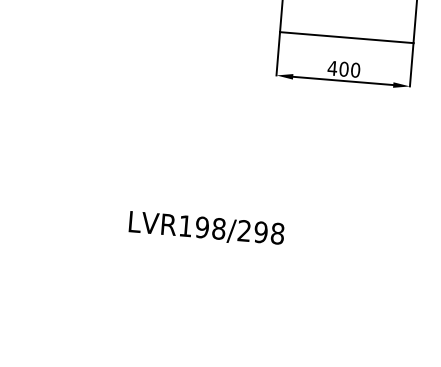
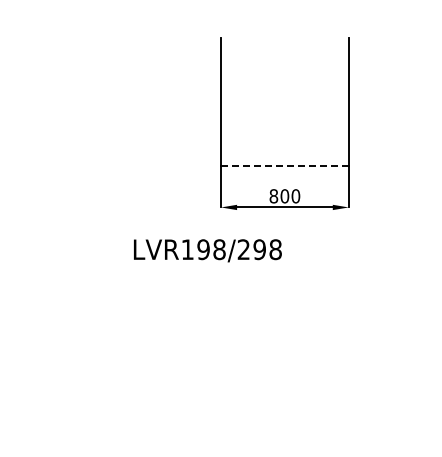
line: (346, 38) -> (284, 166), solid -> dashed
text: (332, 68) -> (273, 196), 400 -> 800
text: (206, 228) -> (207, 250), moved

